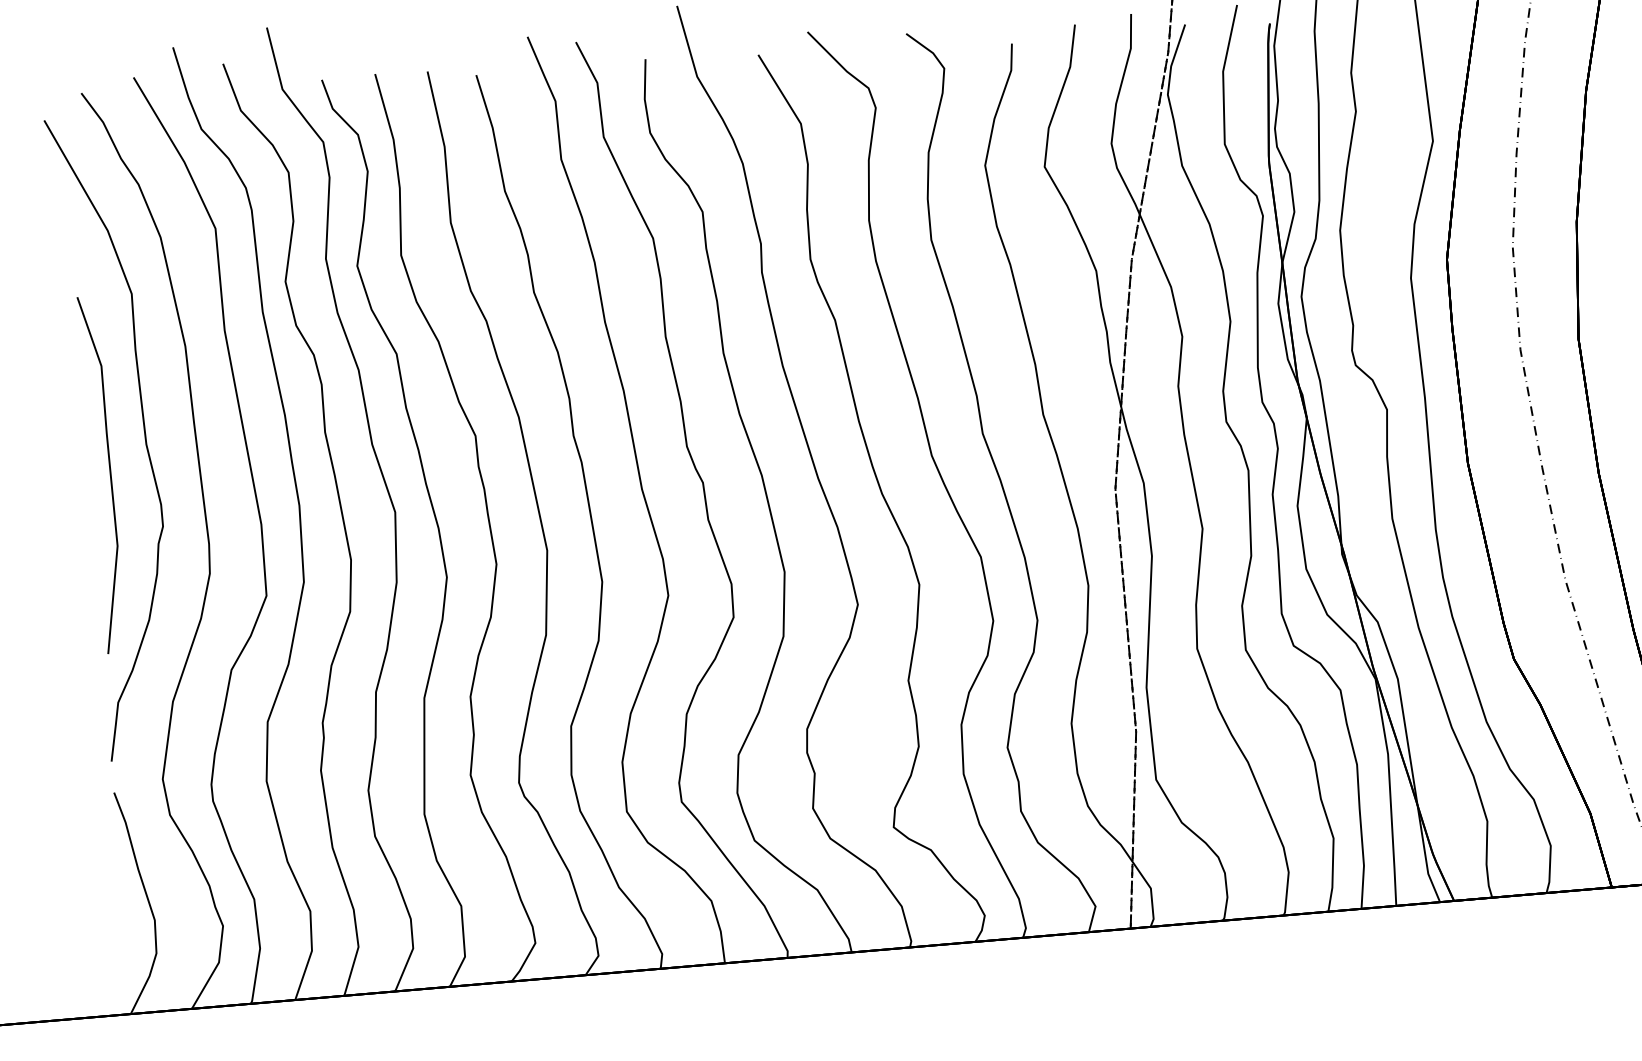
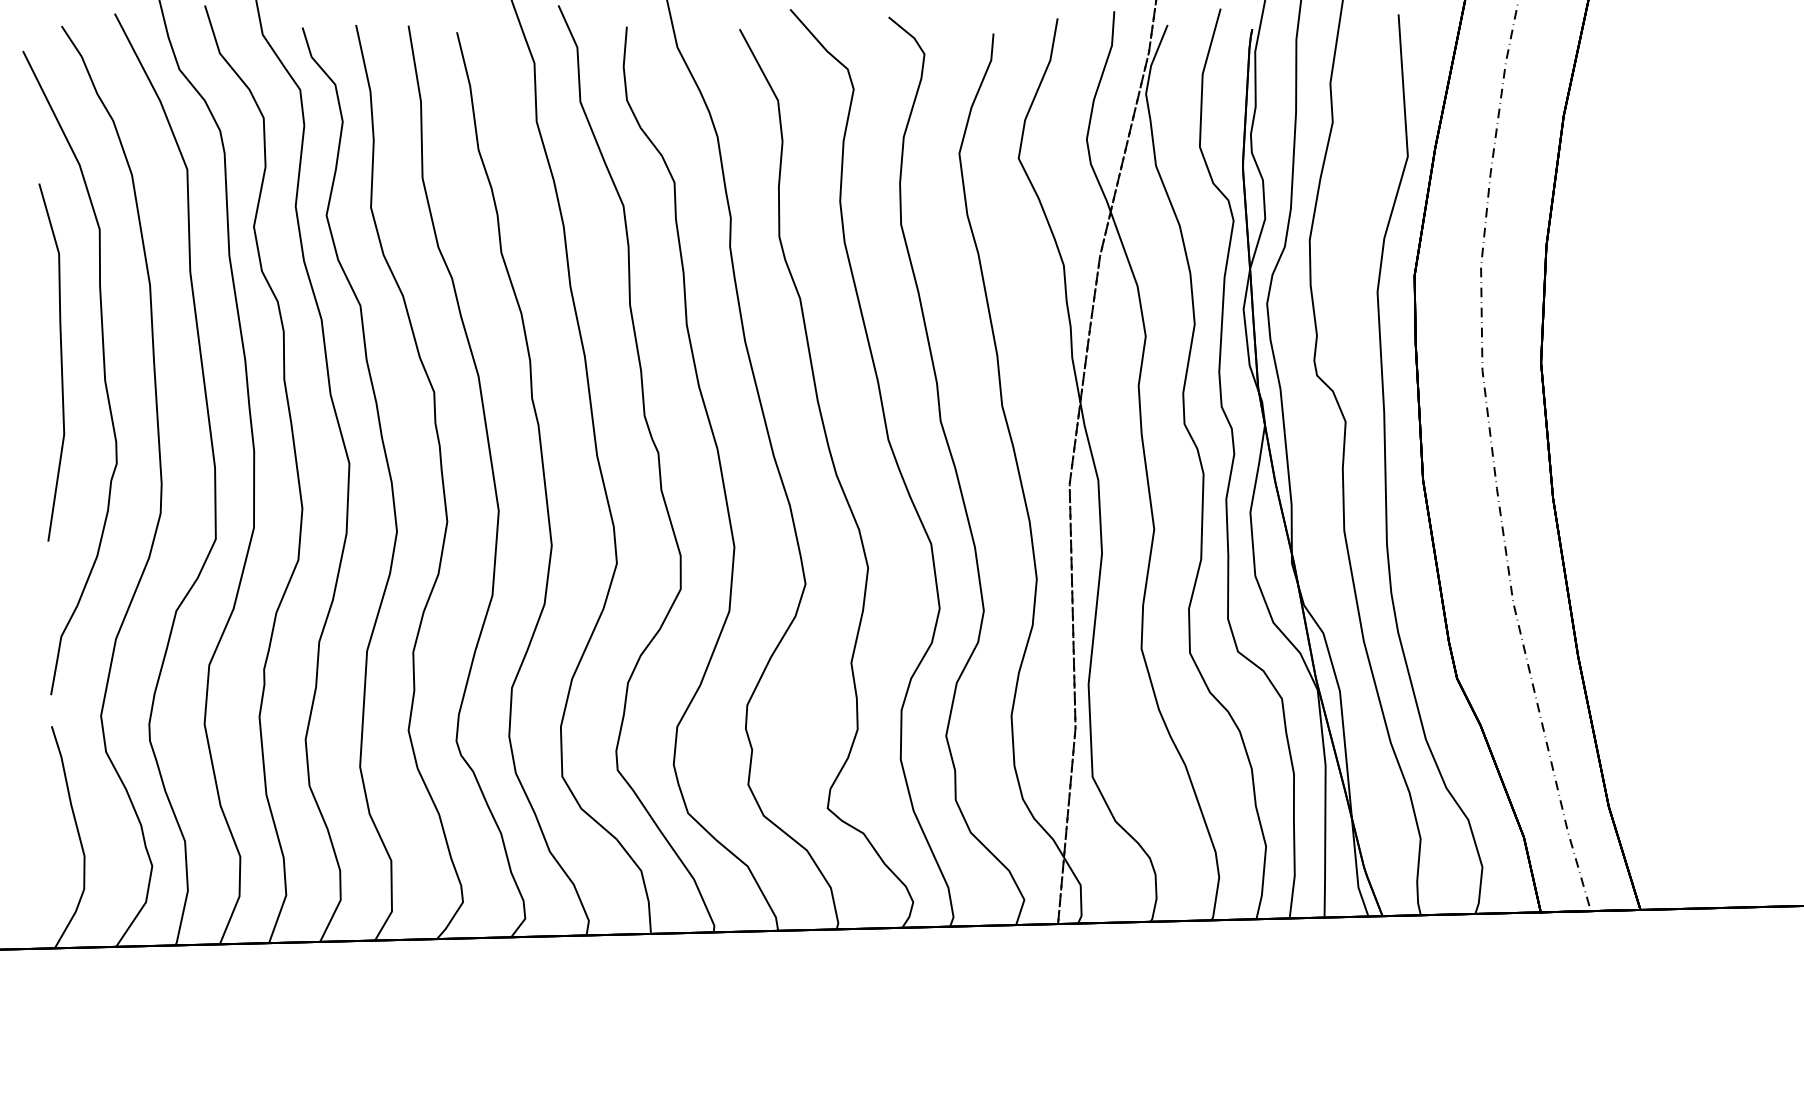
line: (109, 474) -> (60, 362), moved

